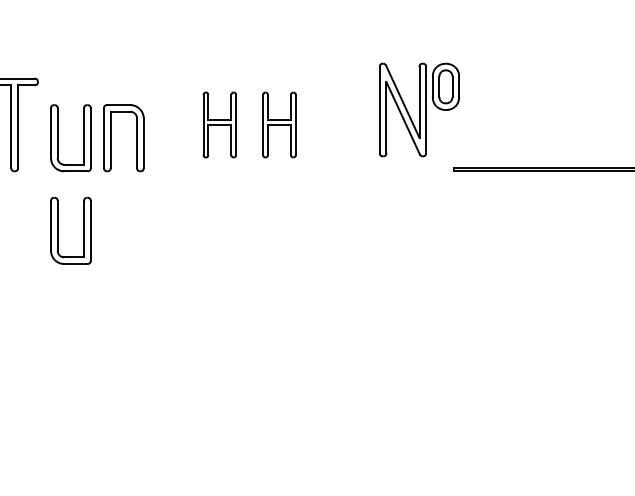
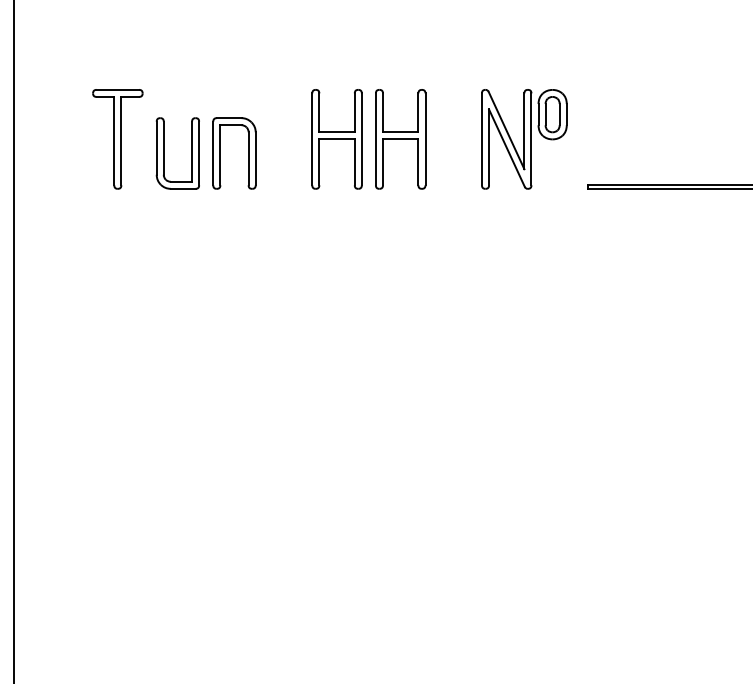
part: (419, 110) -> (524, 139), moved
part: (219, 125) -> (336, 139), size x1.43
part: (279, 125) -> (400, 139), size x1.43
part: (58, 230) -> (164, 252), removed

